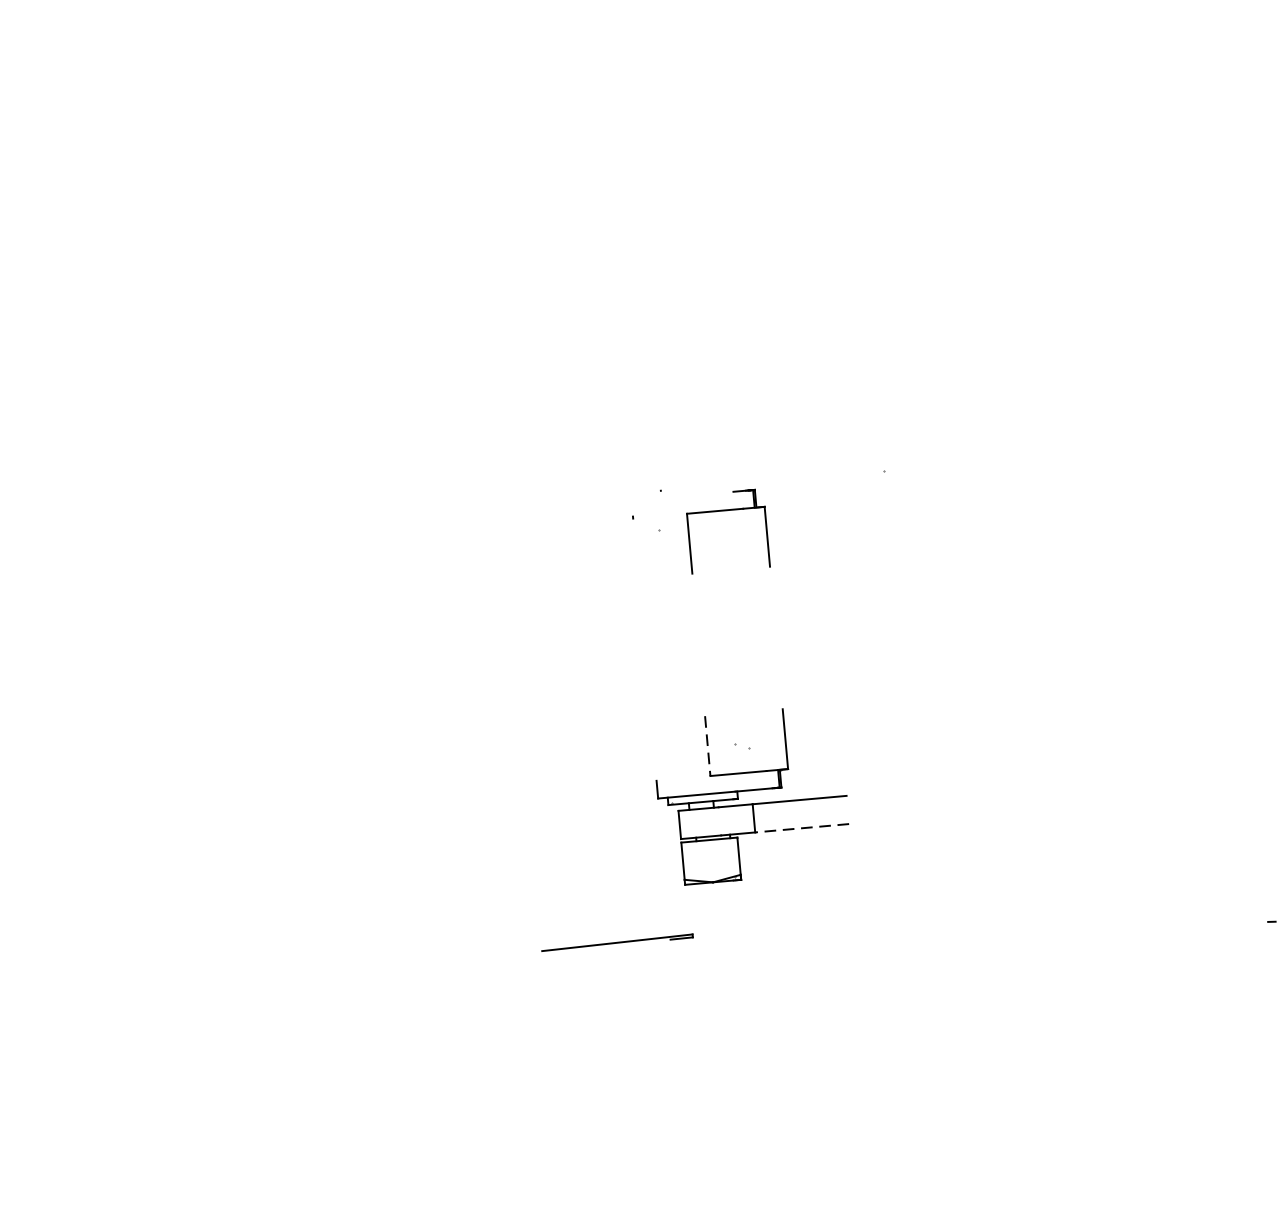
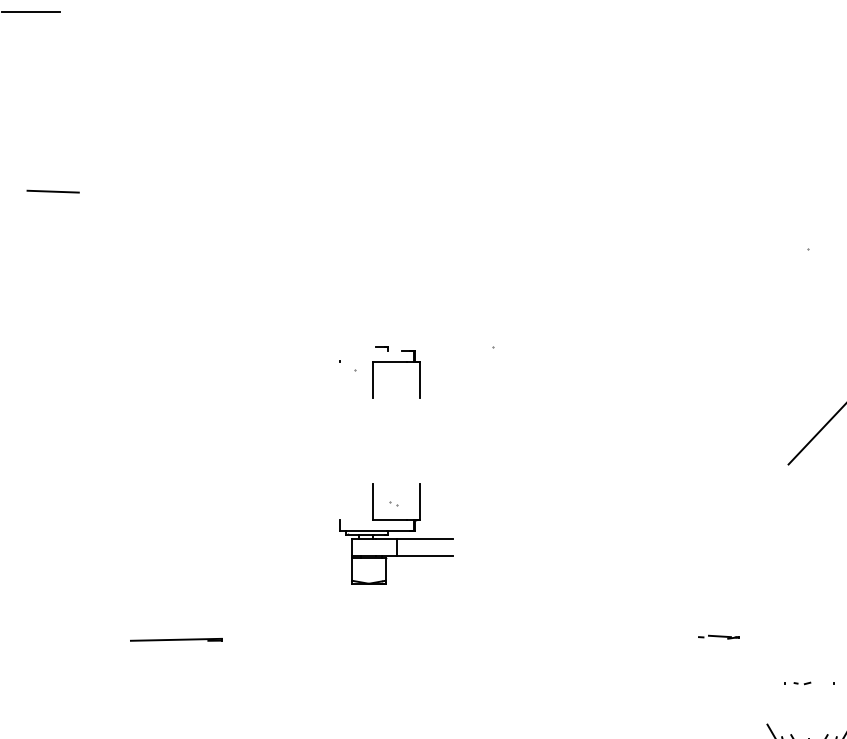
line: (130, 278) -> (52, 191), added
part: (699, 490) -> (381, 348), added
line: (707, 747) -> (372, 502), dashed -> solid
line: (801, 828) -> (424, 556), dashed -> solid
line: (617, 942) -> (176, 639), moved

